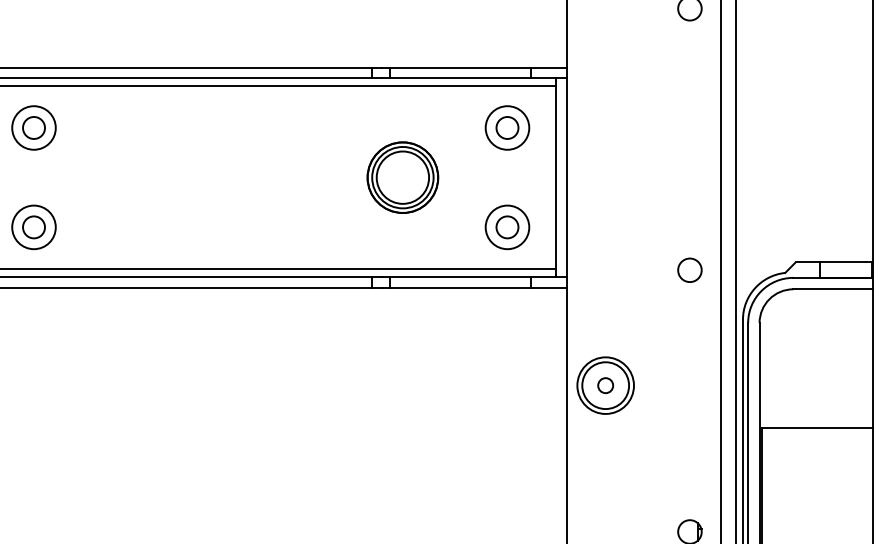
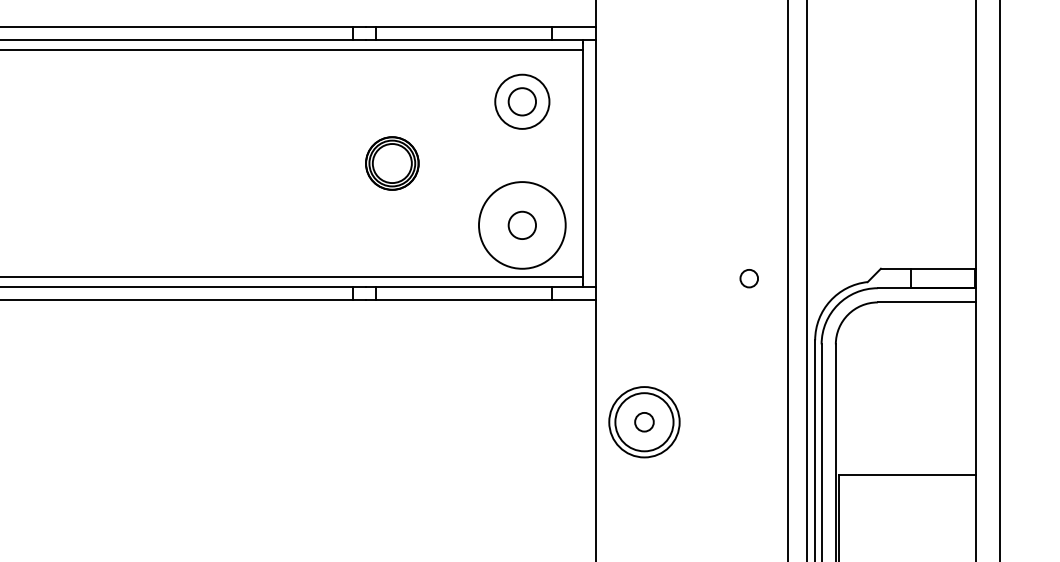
part: (402, 177) -> (391, 163), size x0.6
circle: (507, 227) -> (522, 225), size x1.6
circle: (689, 269) -> (748, 277), size x0.6

